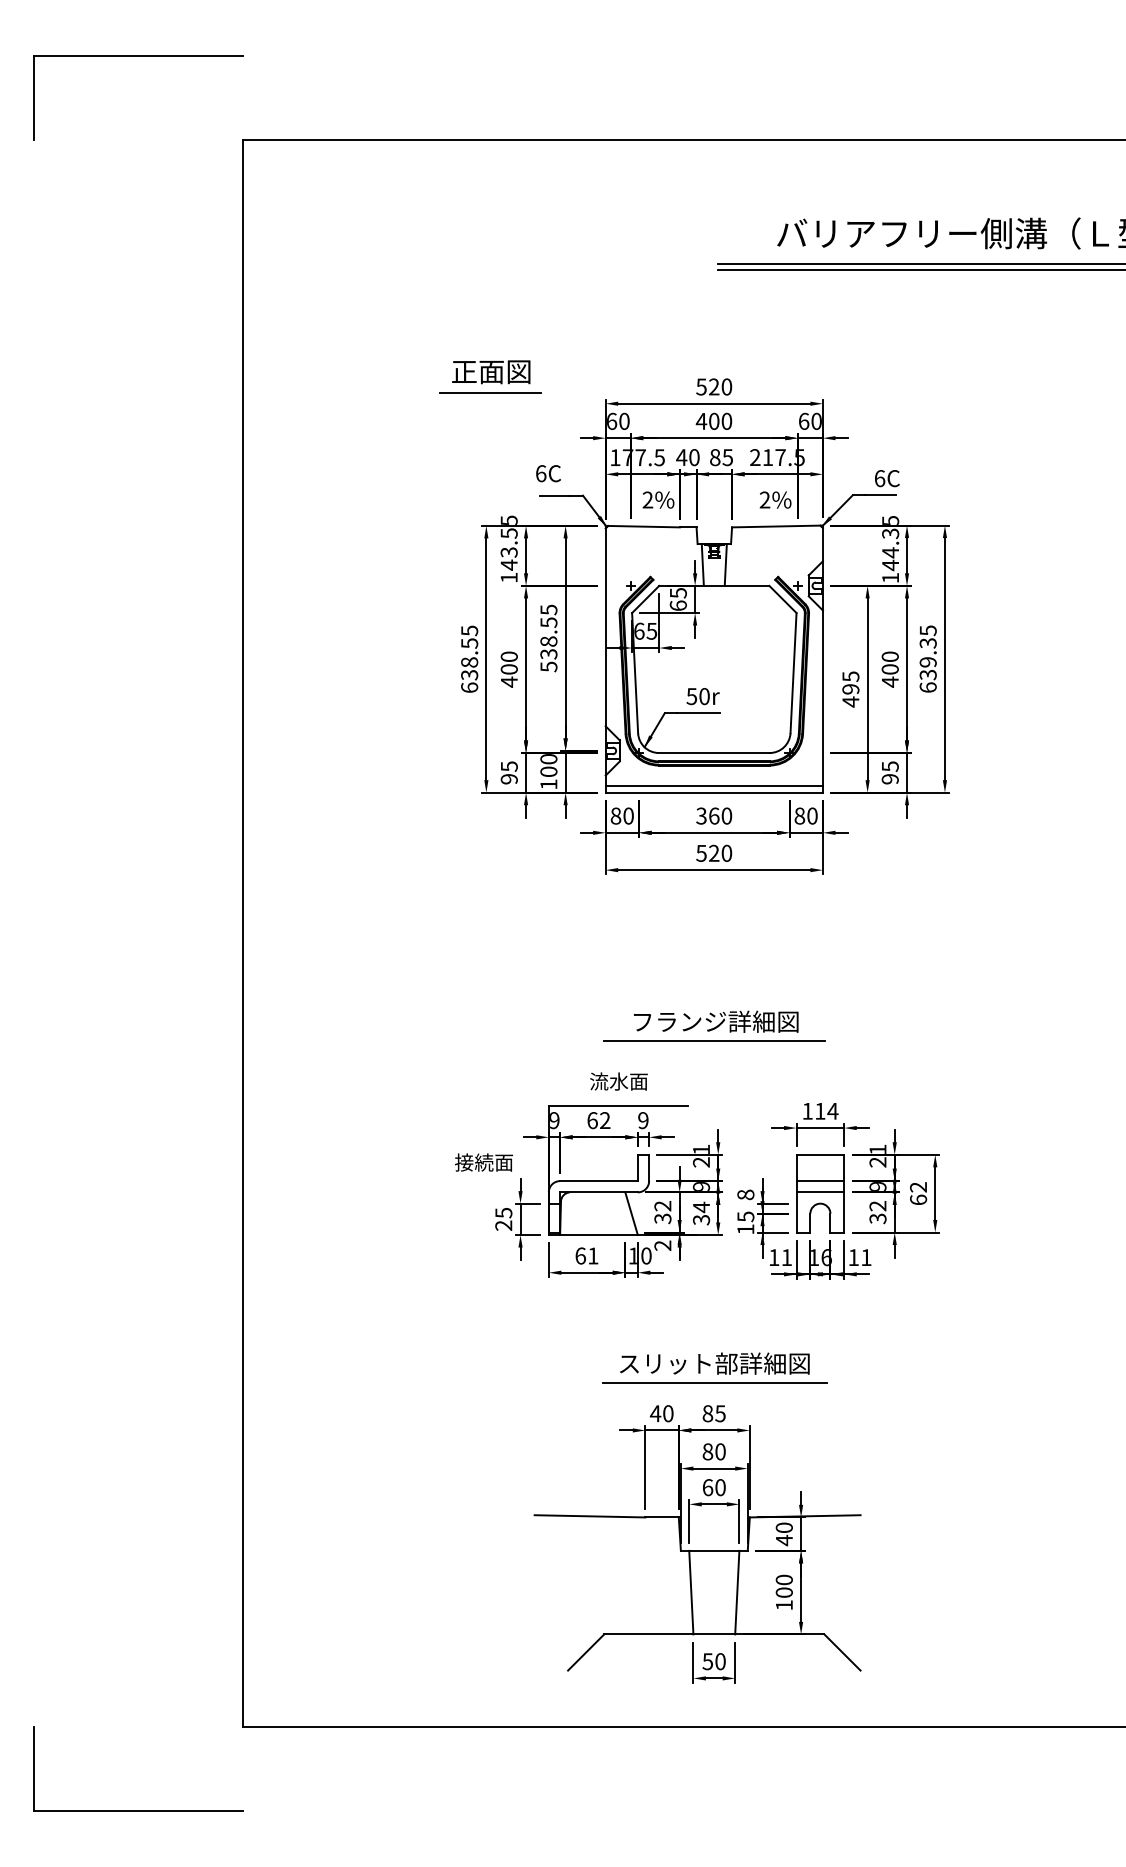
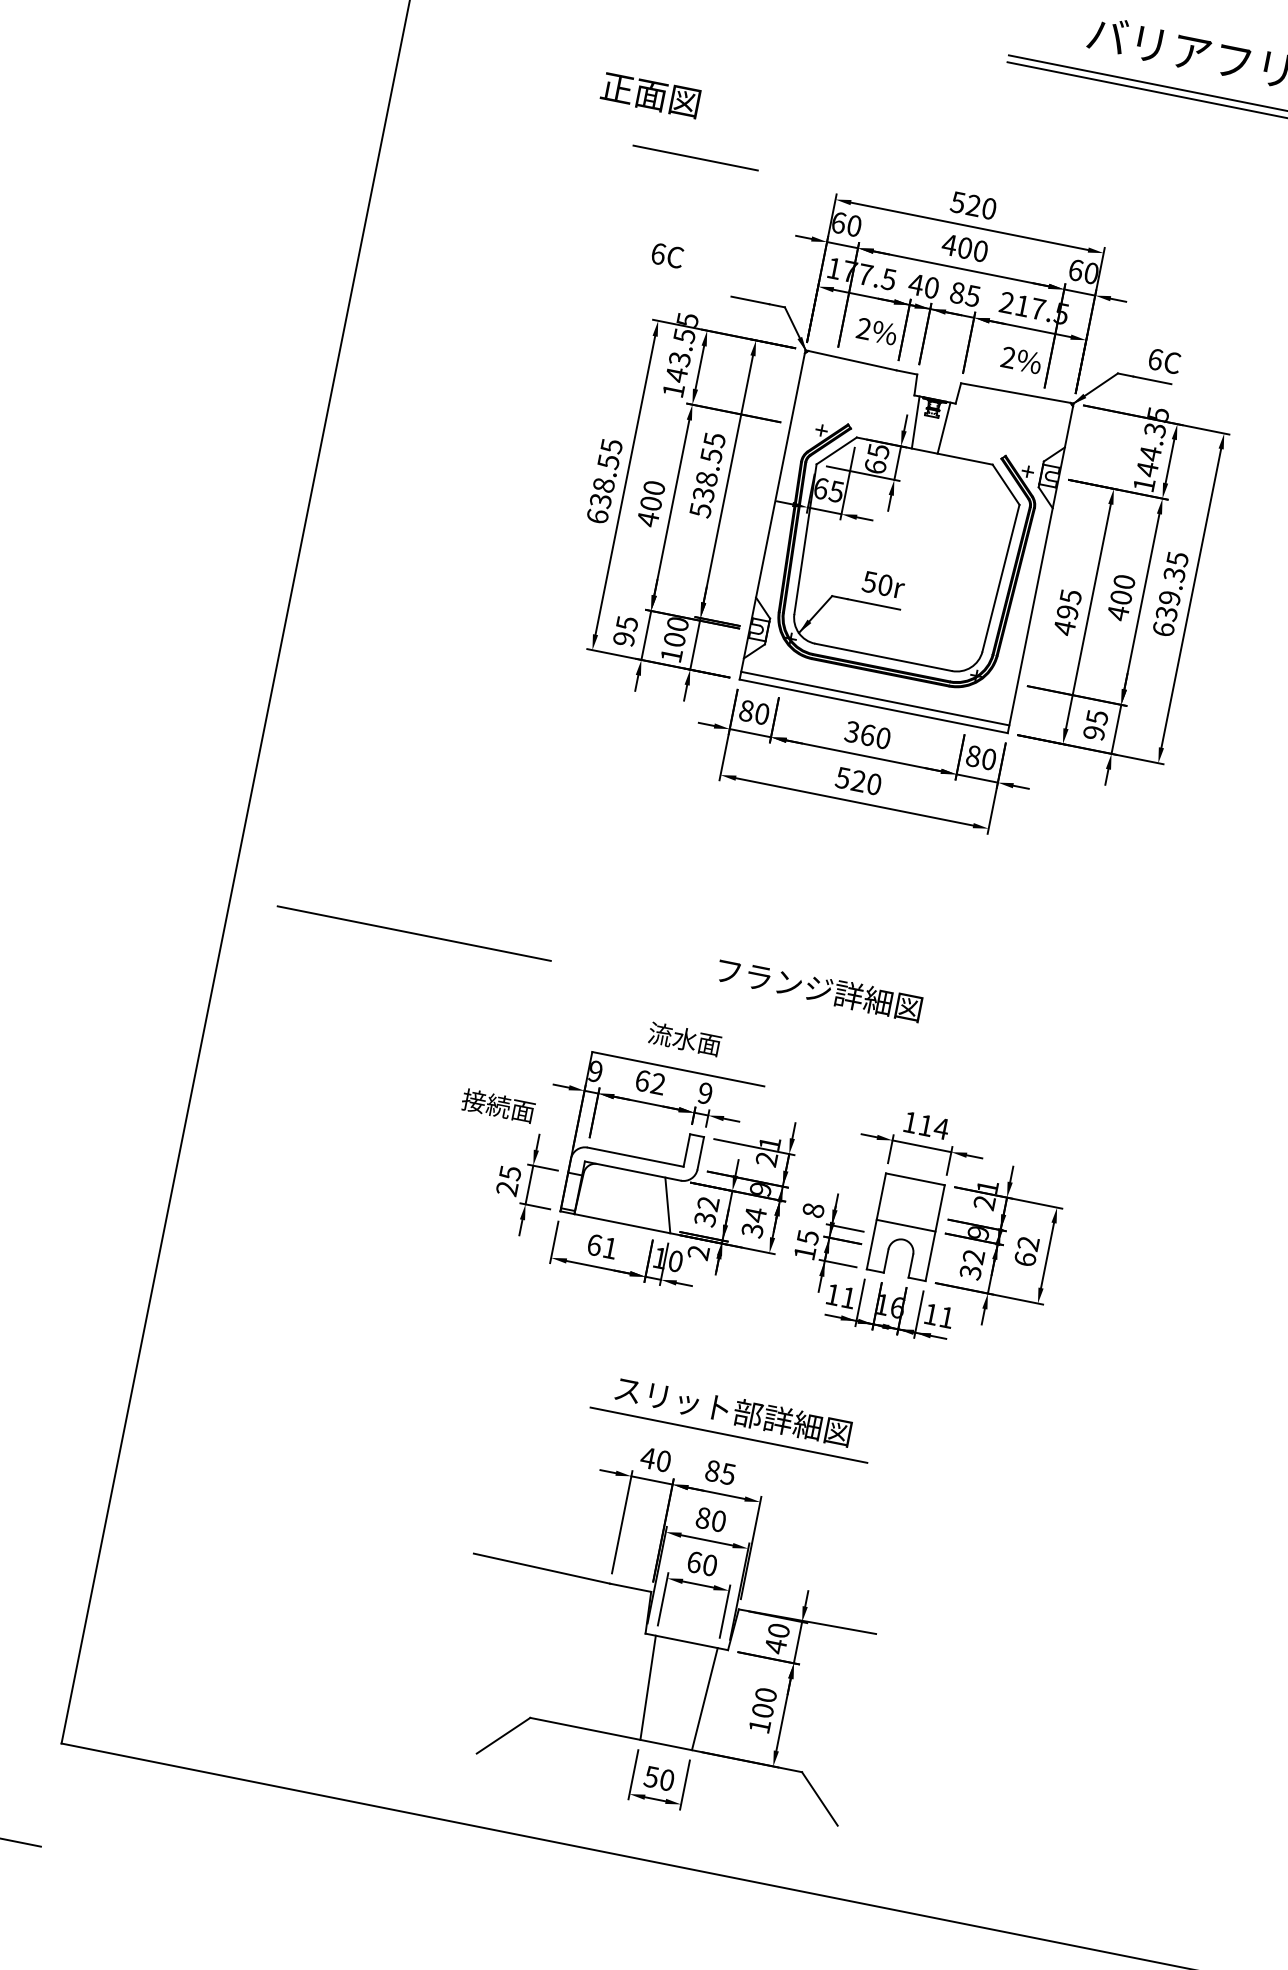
text: (491, 372) -> (650, 95), moved
text: (548, 473) -> (667, 255), moved
line: (714, 1040) -> (414, 932), moved
line: (820, 1181) -> (908, 1212), removed

